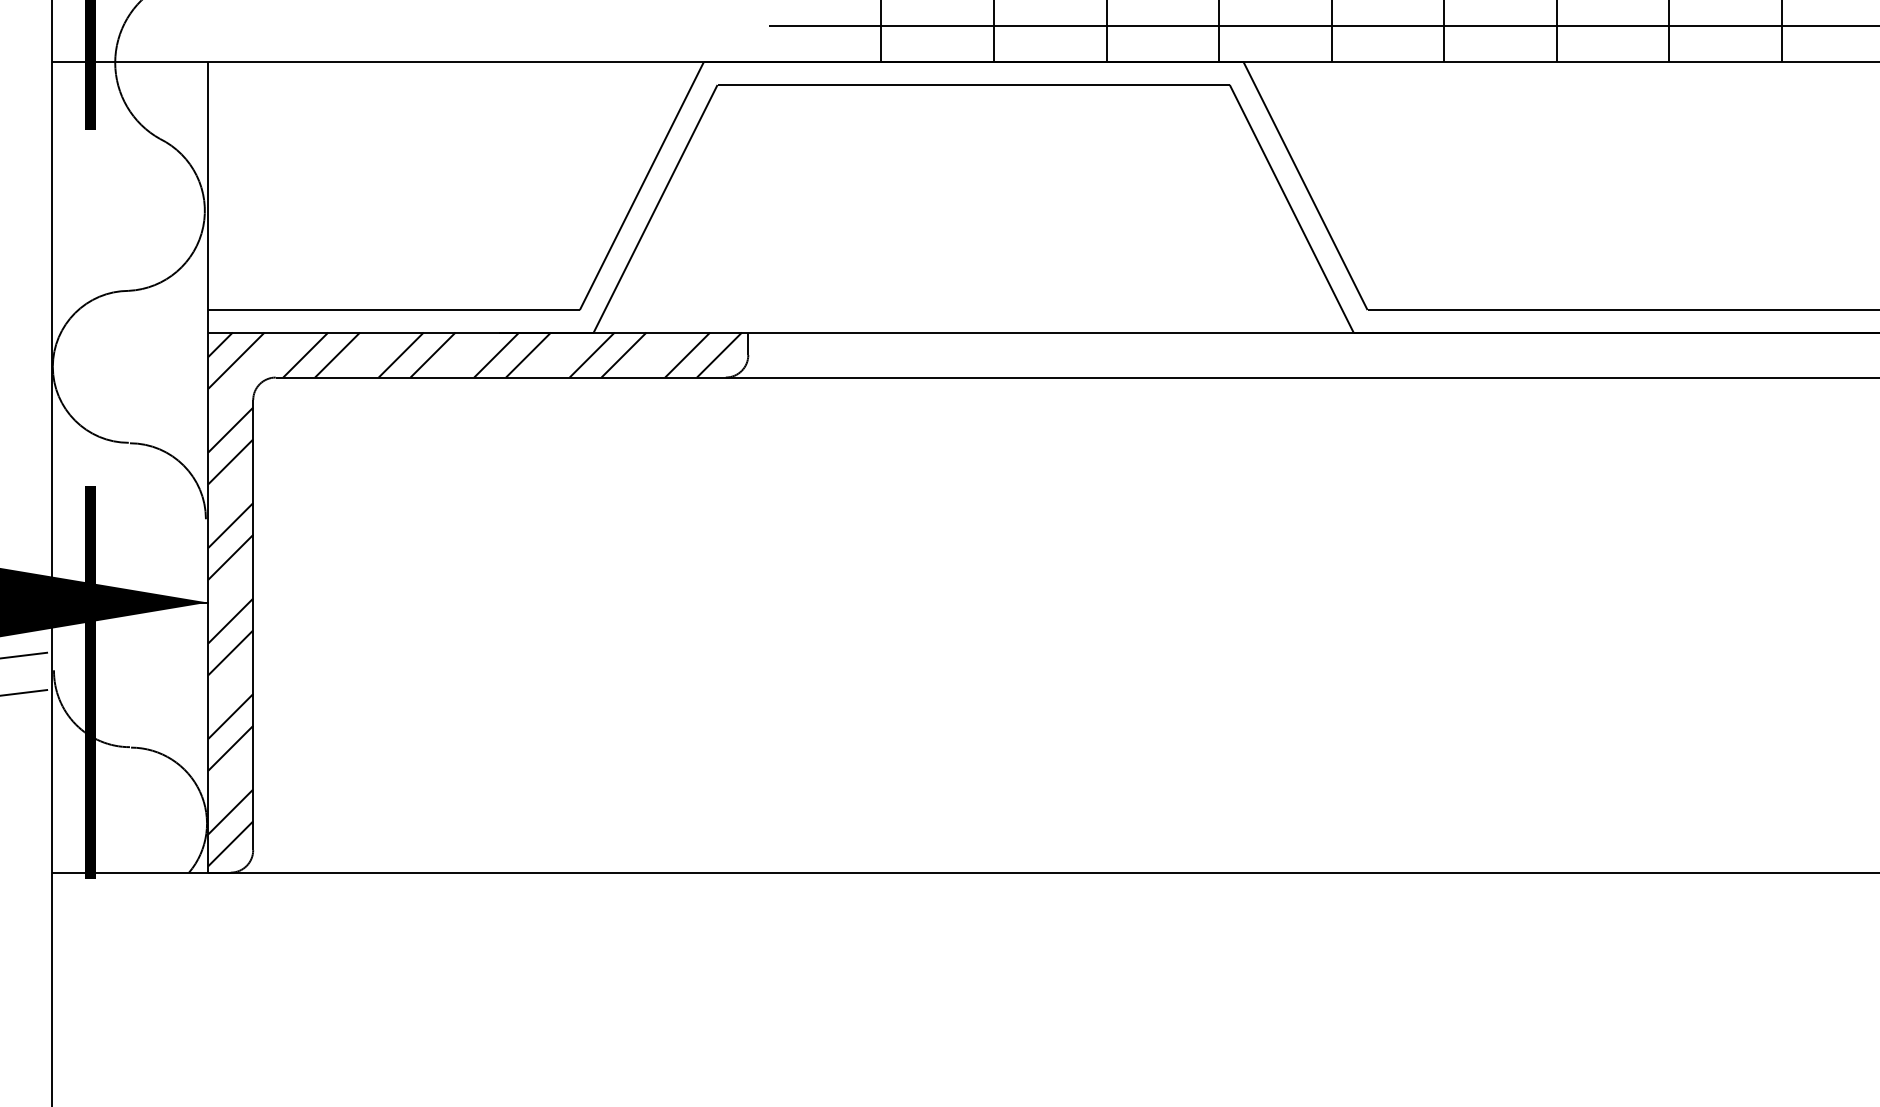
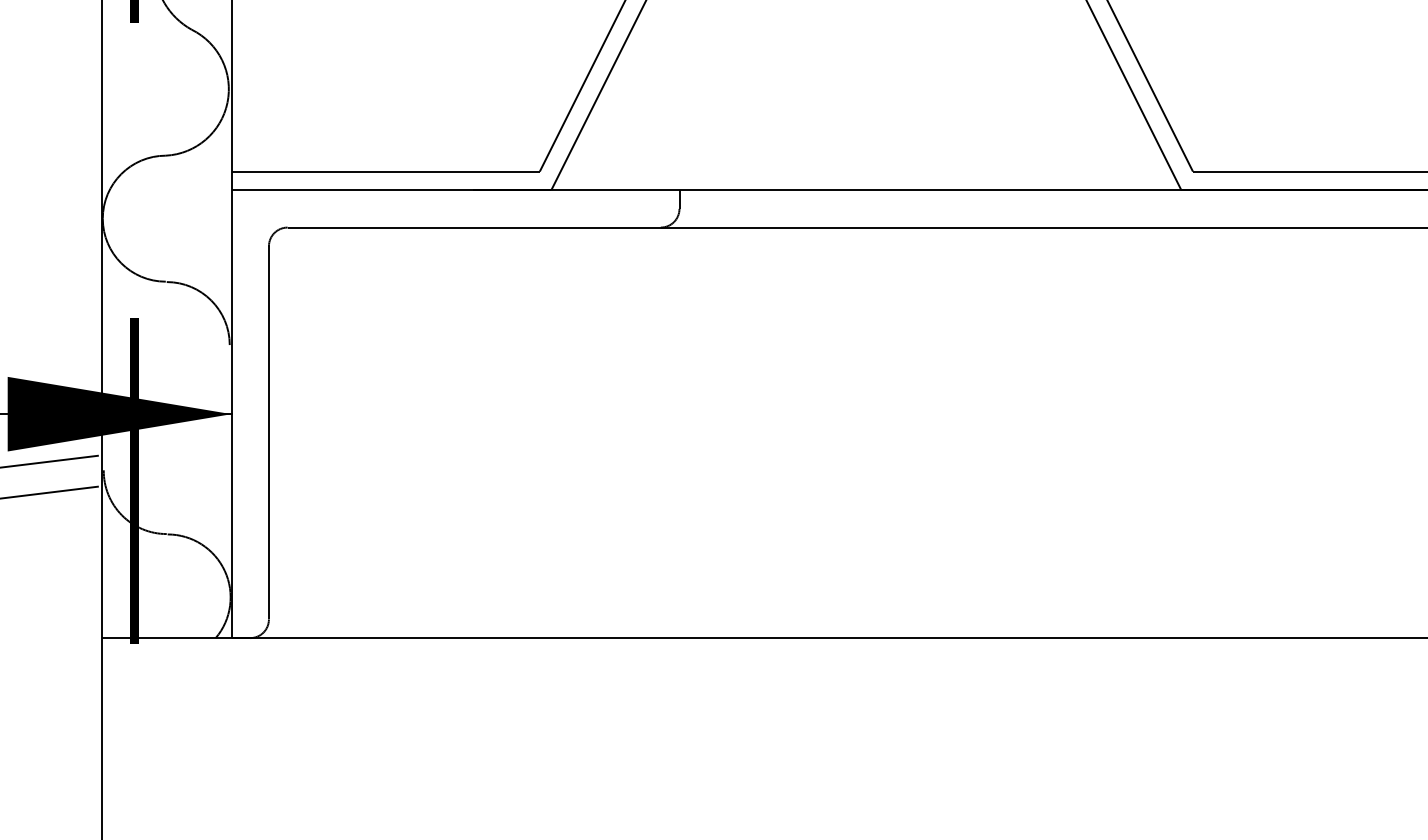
hatch: (475, 599) -> (453, 411), removed

